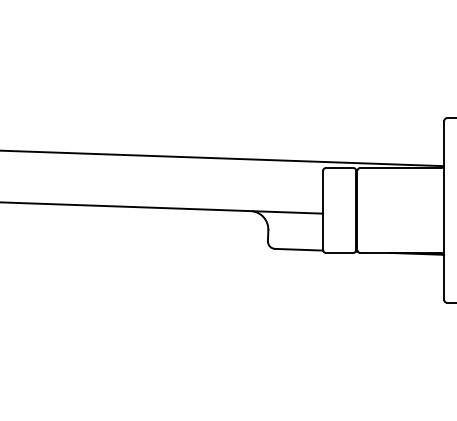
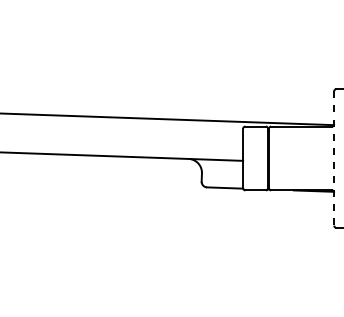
line: (444, 210) -> (334, 158), solid -> dashed

